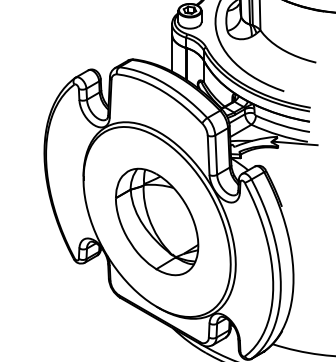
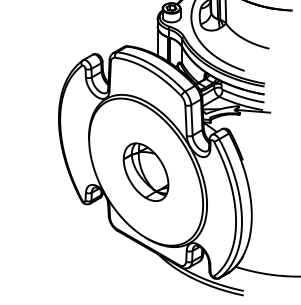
part: (156, 222) -> (145, 172), size x0.7

